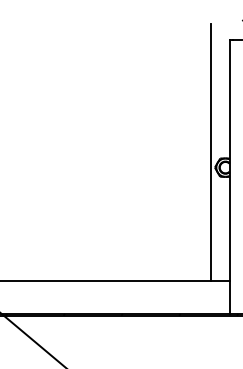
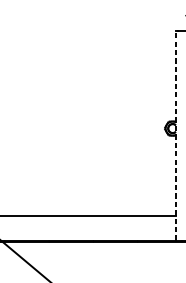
line: (211, 152) -> (161, 116), removed
line: (229, 177) -> (175, 136), solid -> dashed

